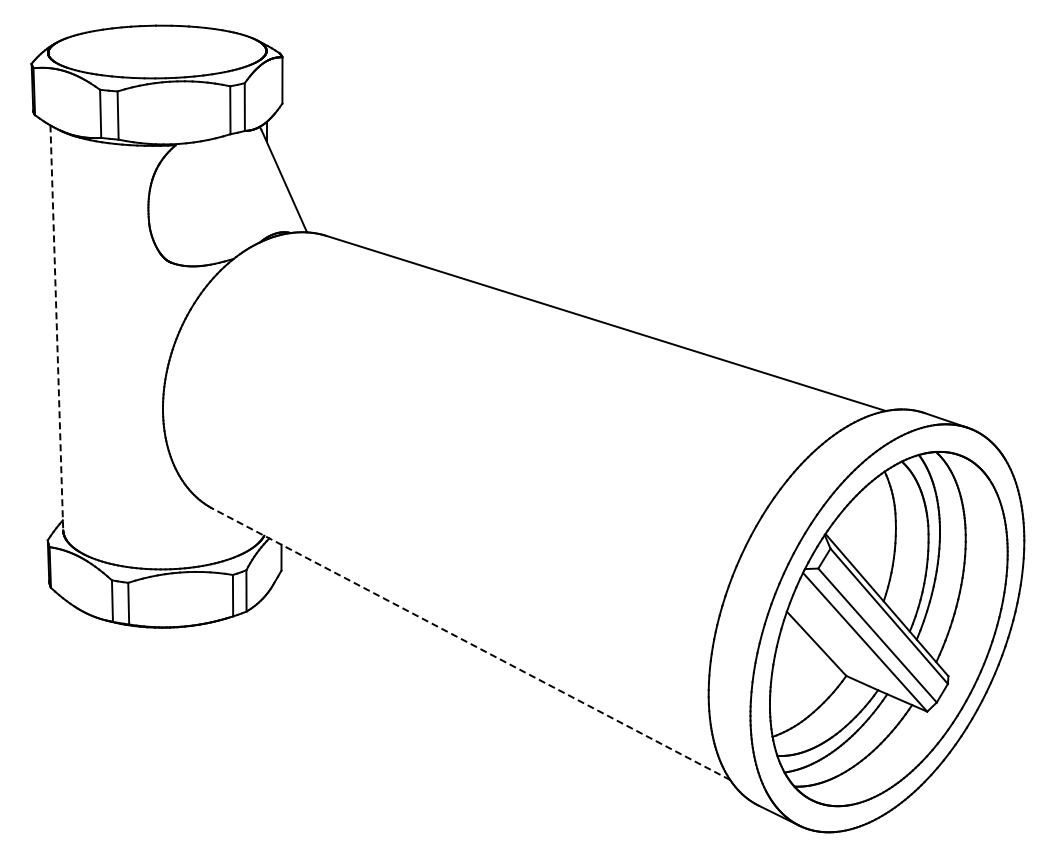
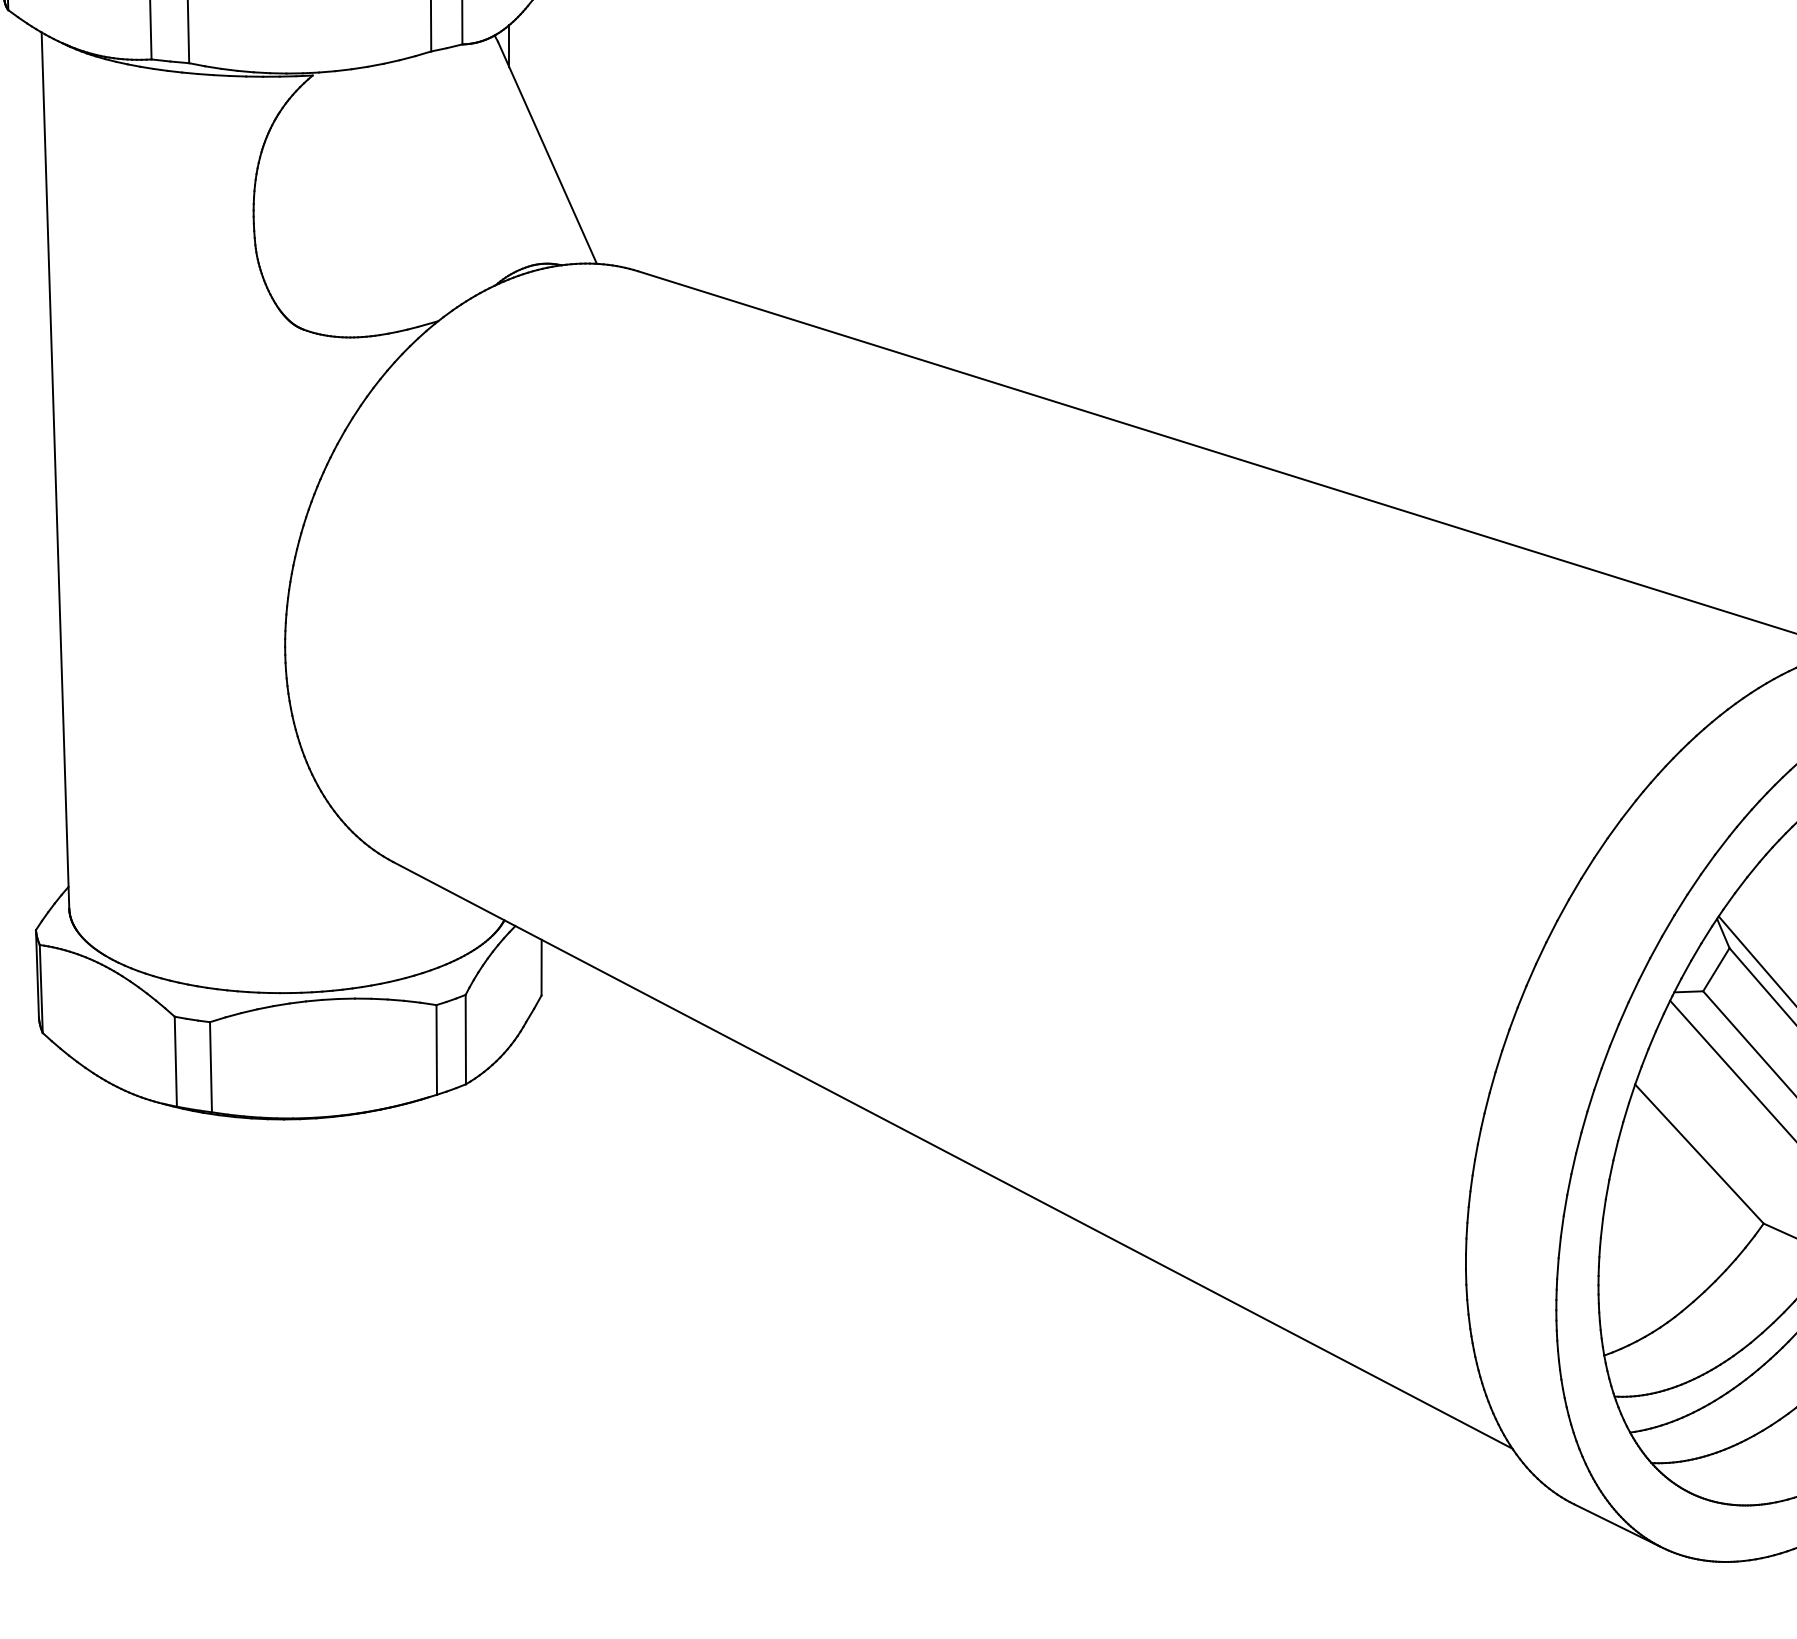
line: (56, 327) -> (54, 469), dashed -> solid
line: (471, 644) -> (952, 1155), dashed -> solid

